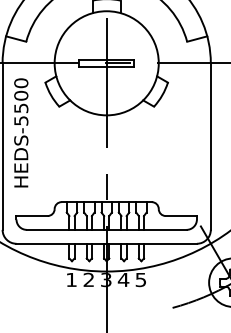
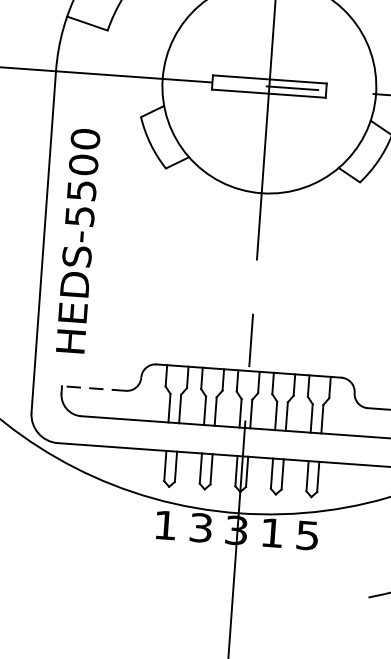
text: (21, 132) -> (78, 240), moved
line: (32, 216) -> (94, 389), solid -> dashed
text: (123, 279) -> (272, 532), 4 -> 1
text: (88, 280) -> (200, 528), 2 -> 3

